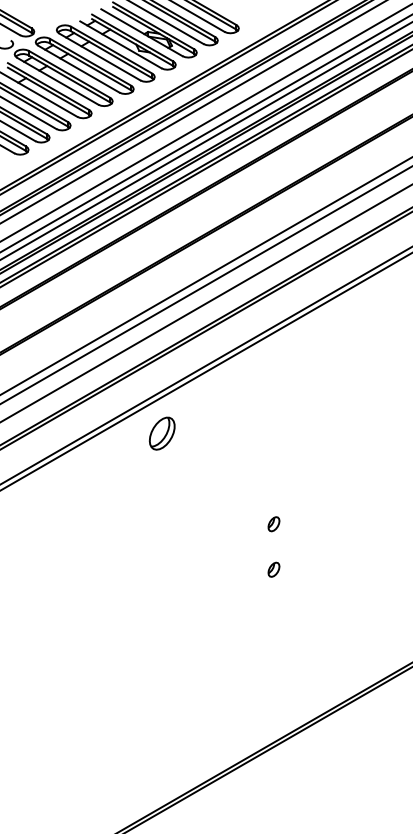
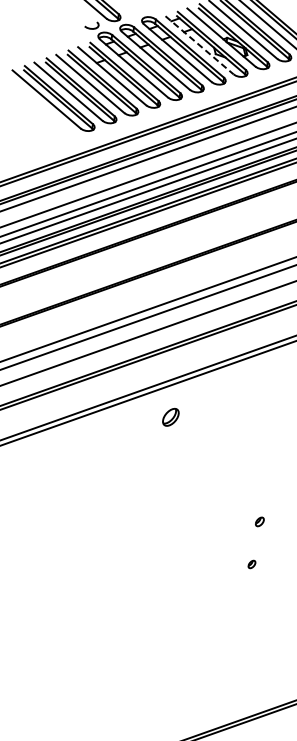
line: (120, 44) -> (199, 44), solid -> dashed
part: (162, 433) -> (171, 417), size x0.6
part: (273, 524) -> (259, 522), size x0.7
part: (273, 569) -> (251, 564), size x0.6

